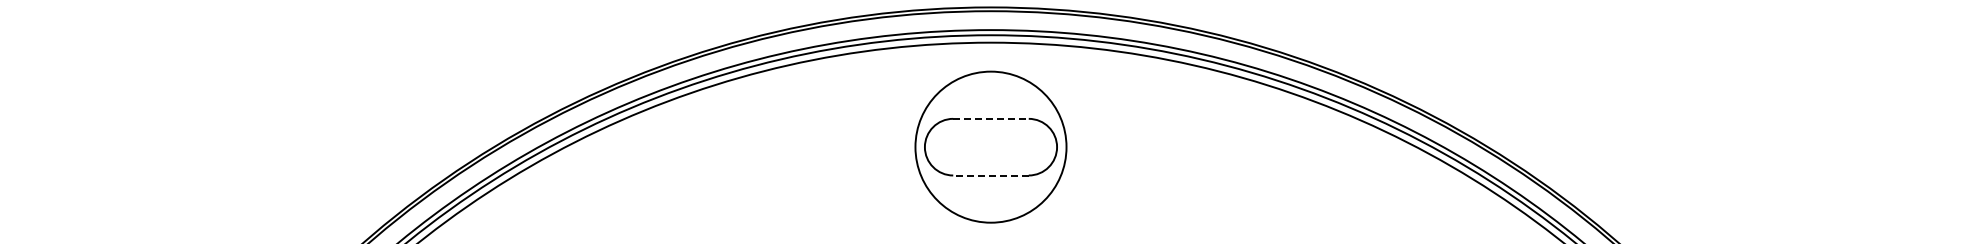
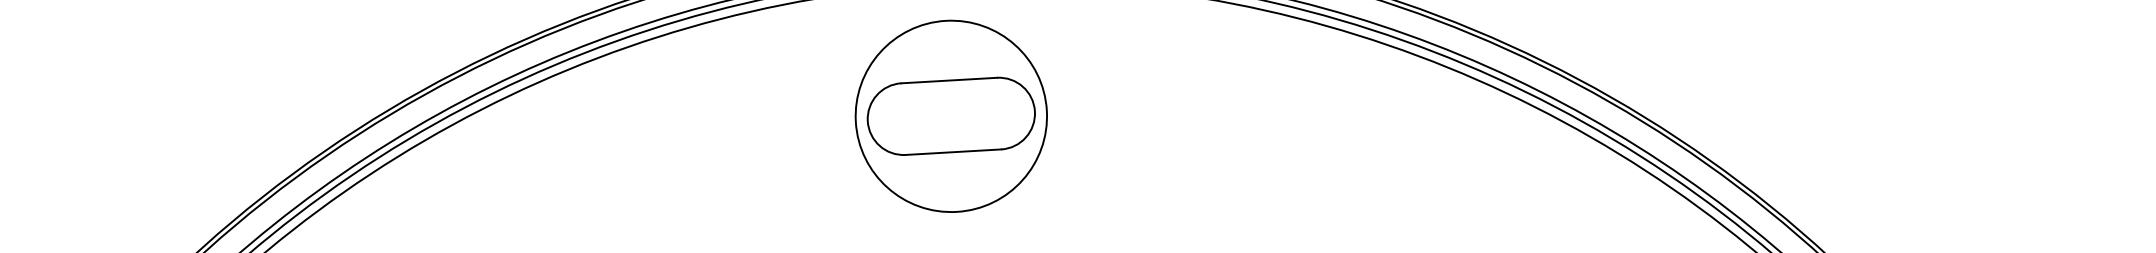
line: (990, 118) -> (948, 80), dashed -> solid
line: (990, 175) -> (952, 152), dashed -> solid

